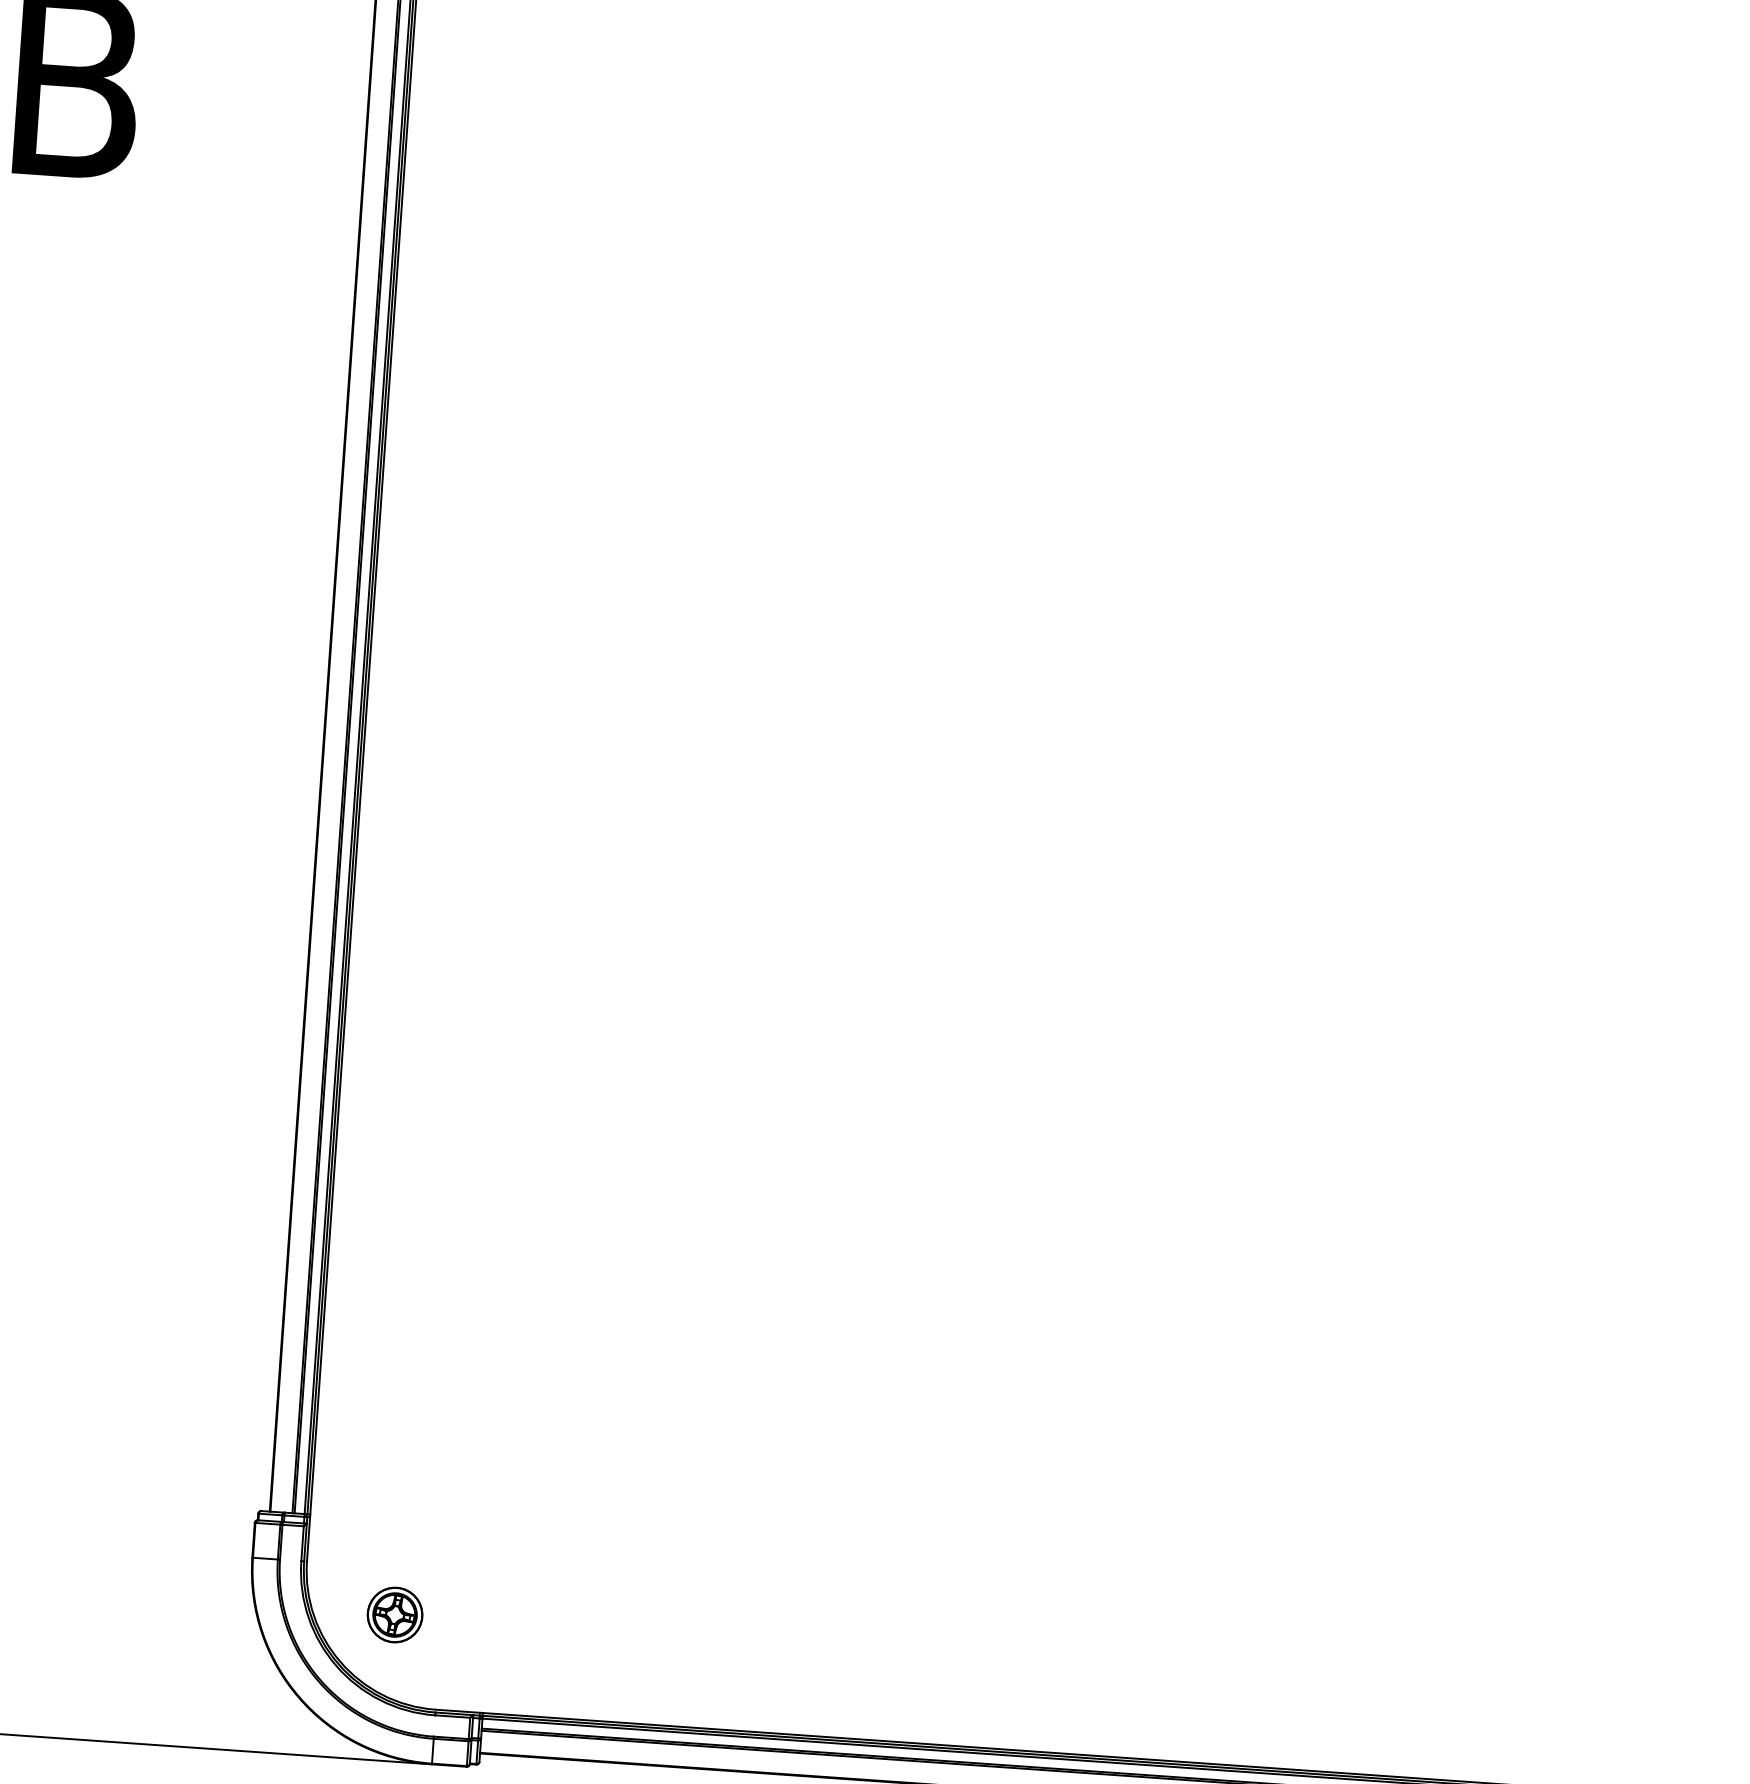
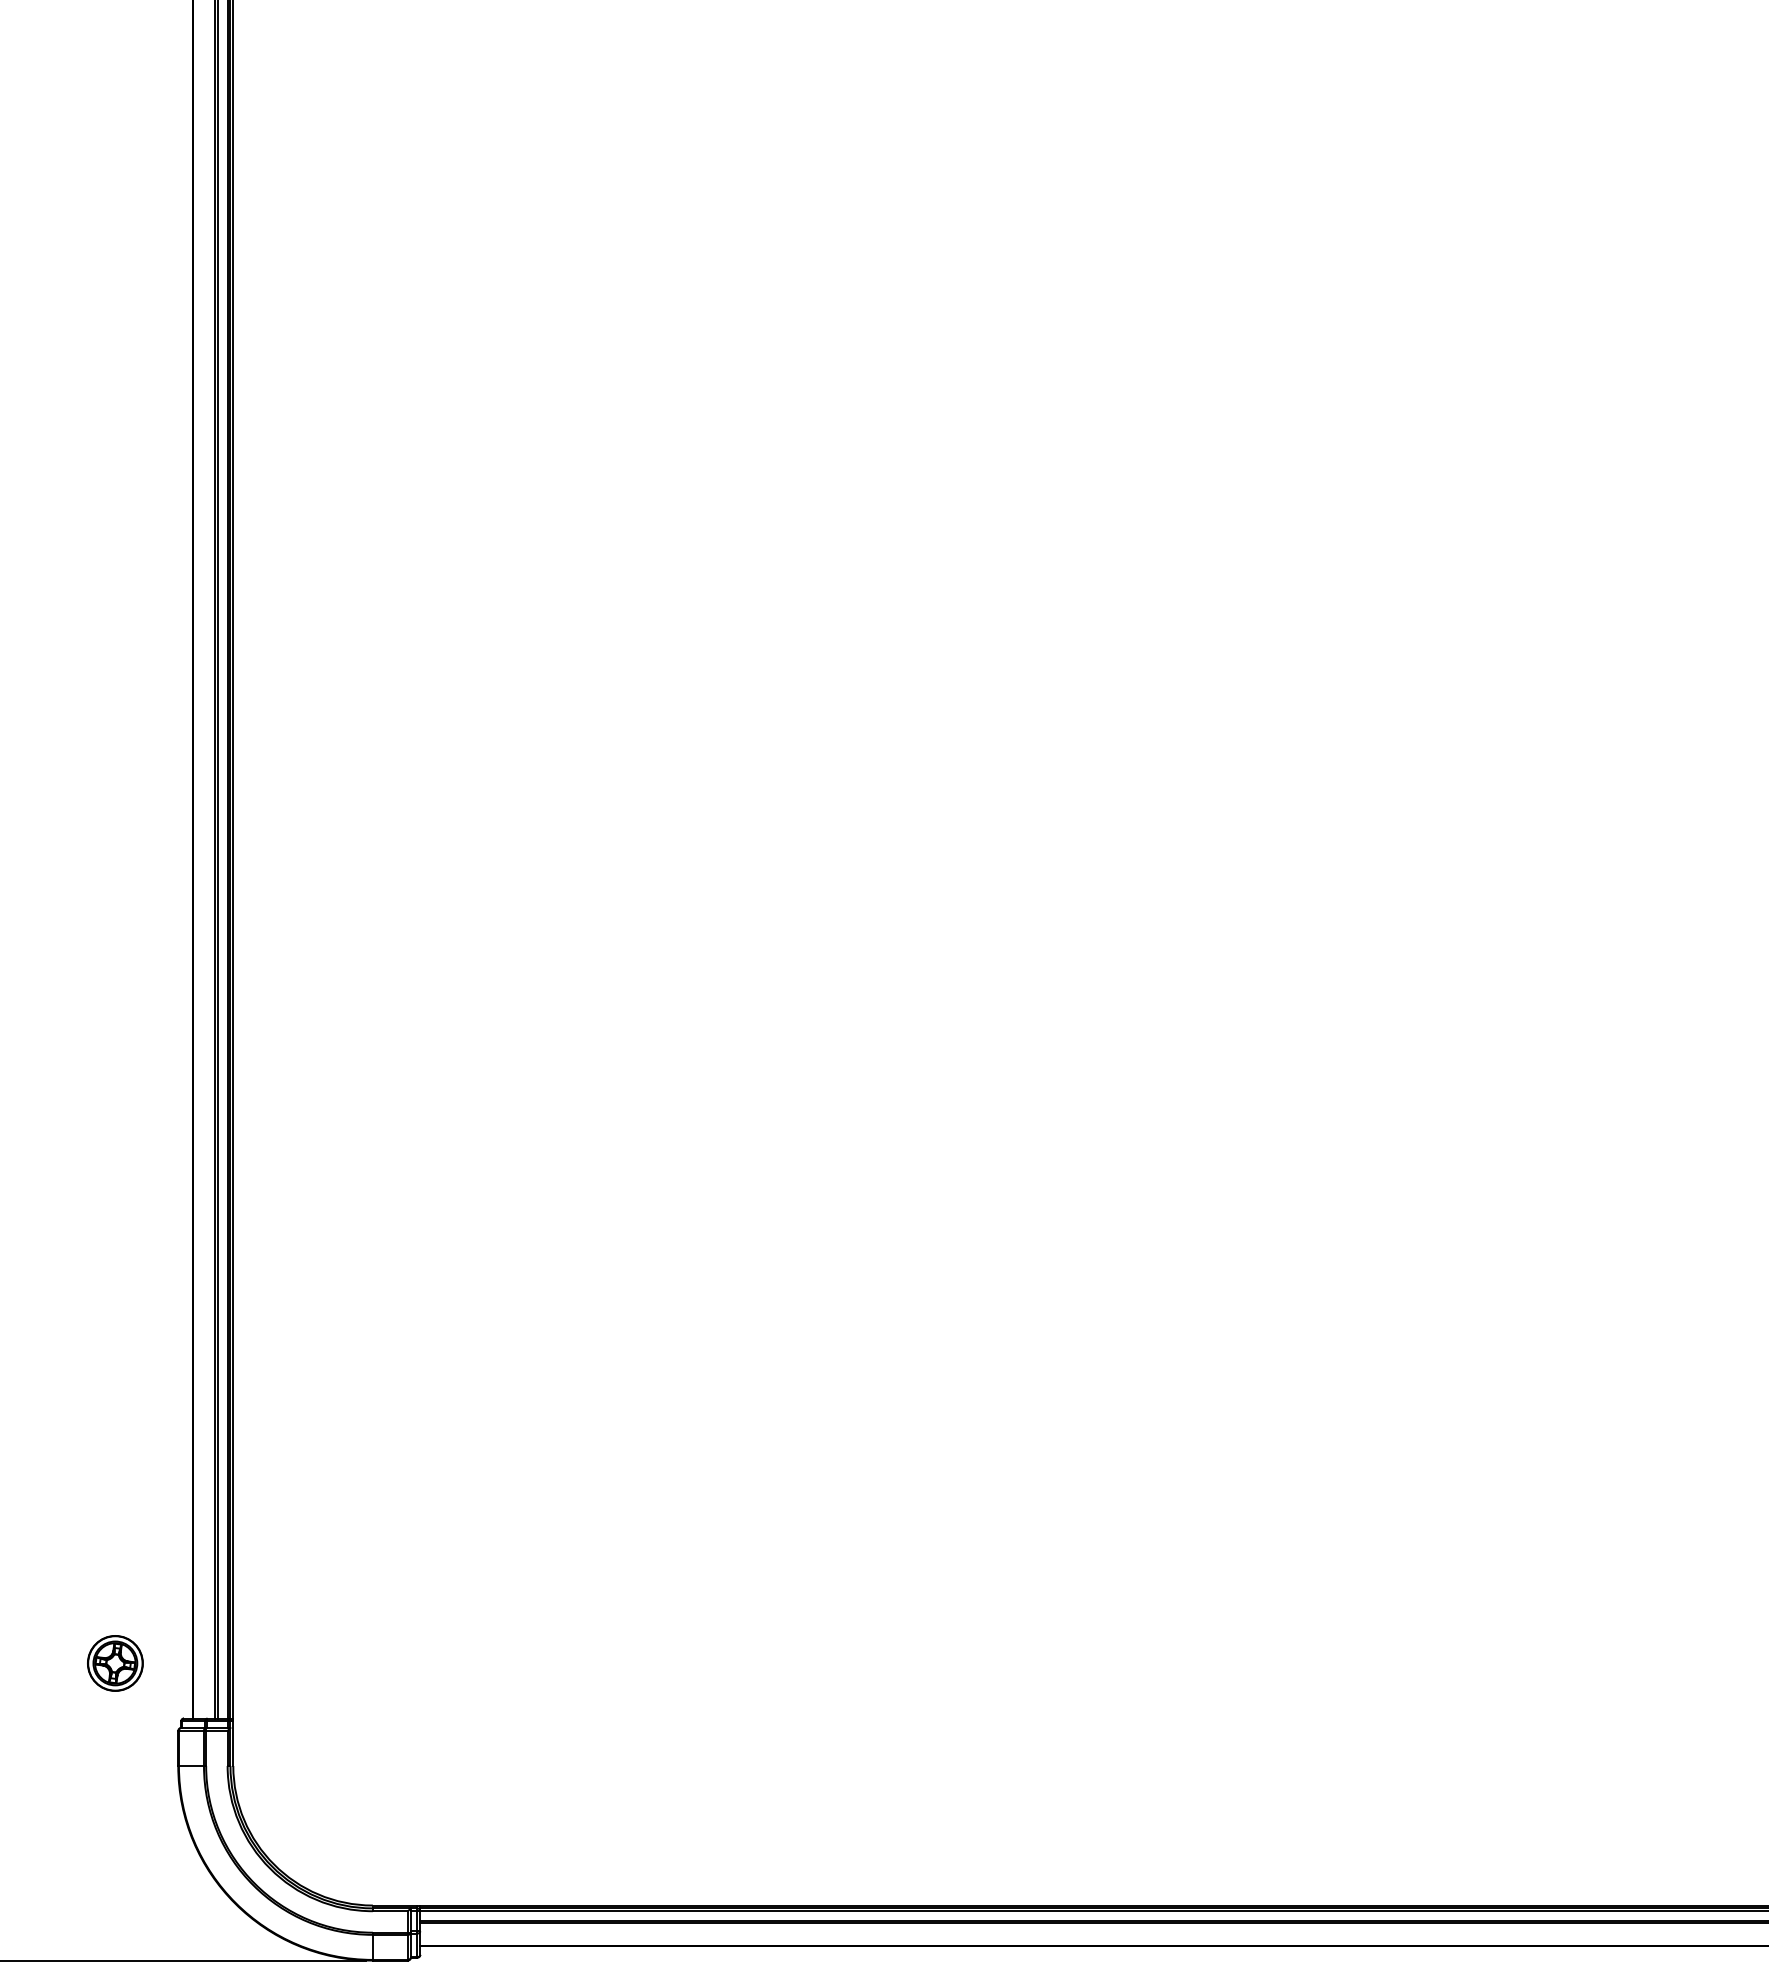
part: (395, 1615) -> (115, 1663), moved

